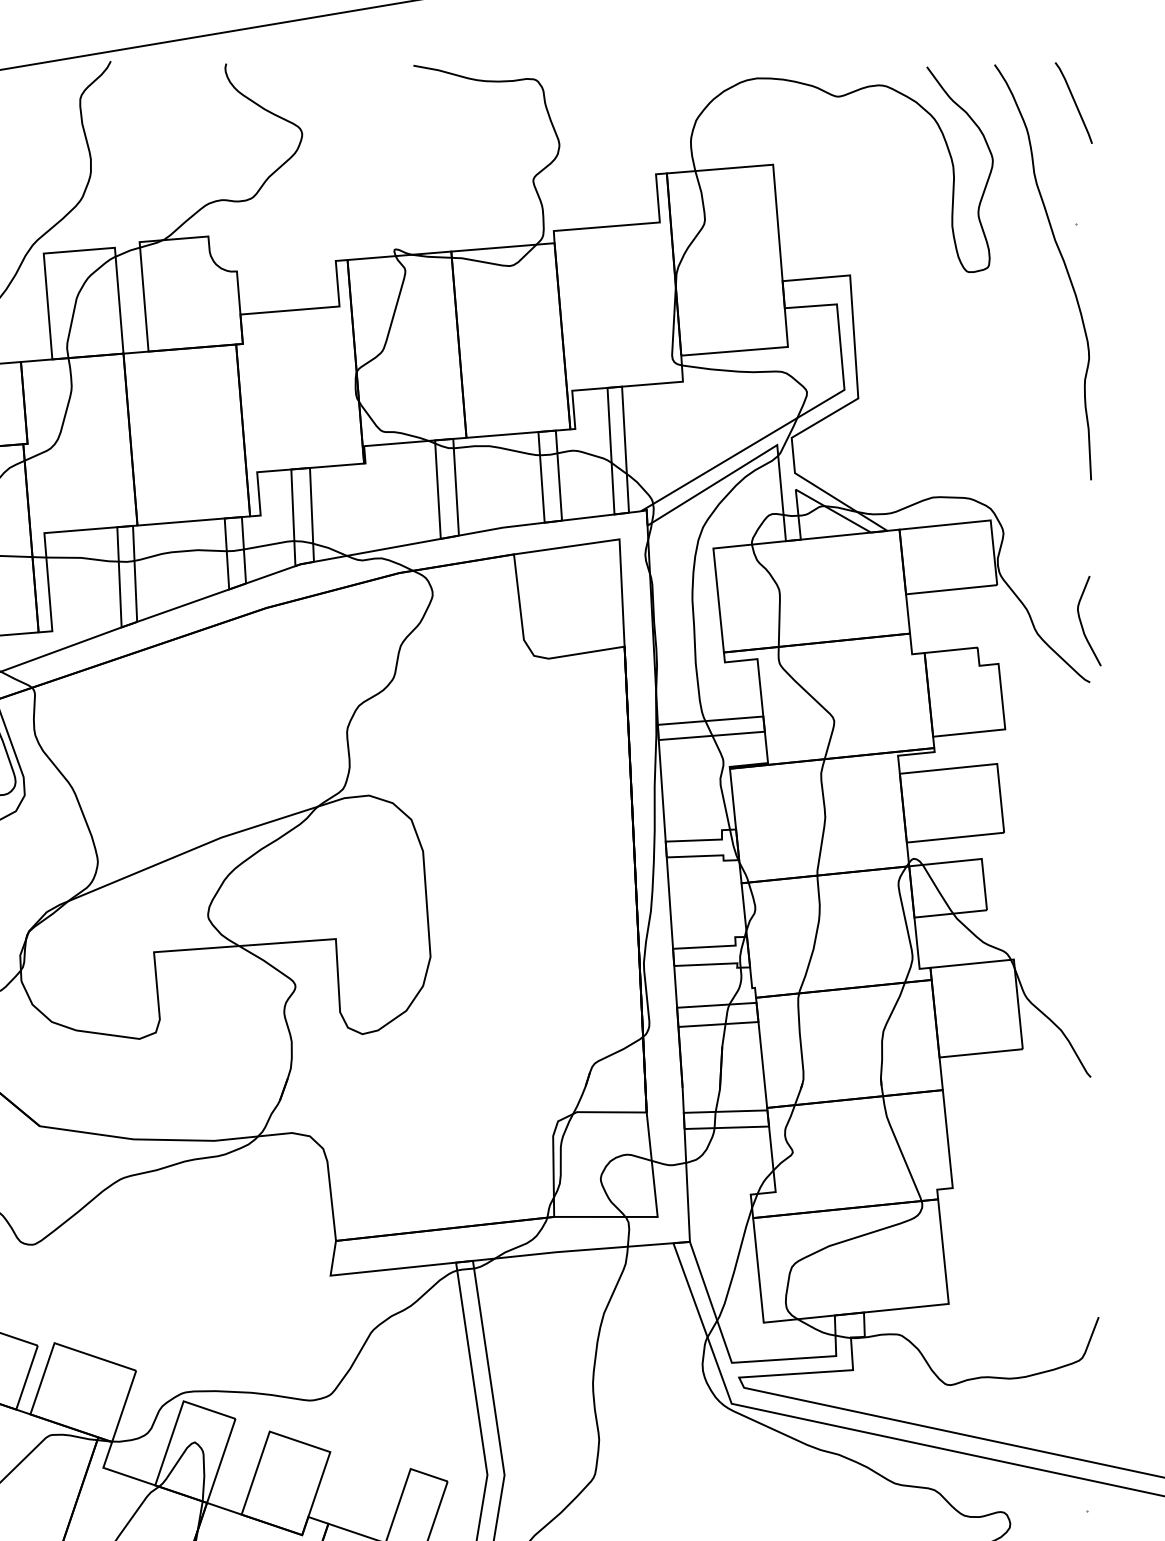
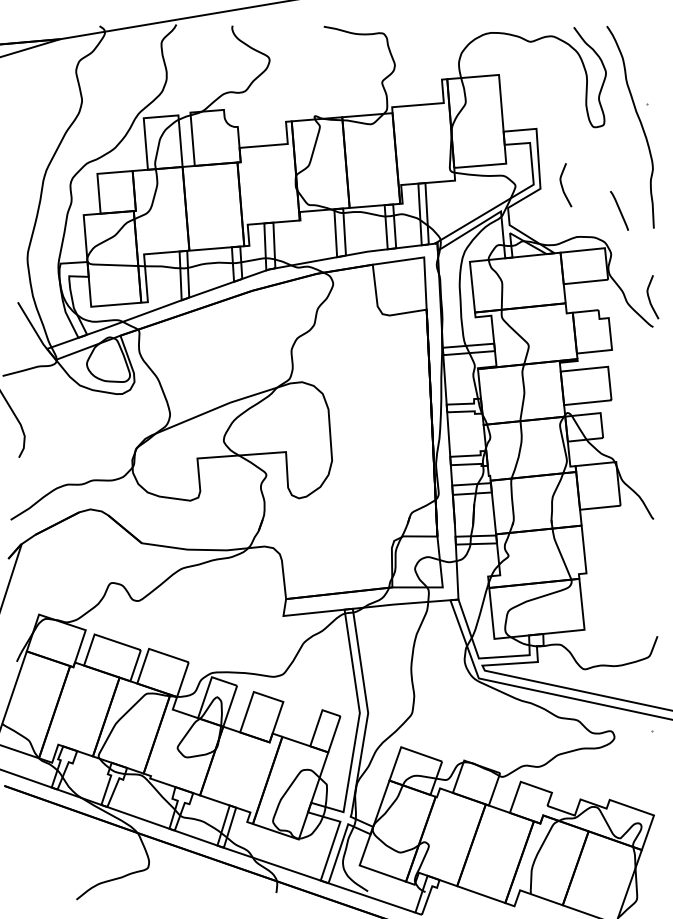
line: (1073, 102) -> (619, 210), moved
curve: (905, 395) -> (563, 187), added

